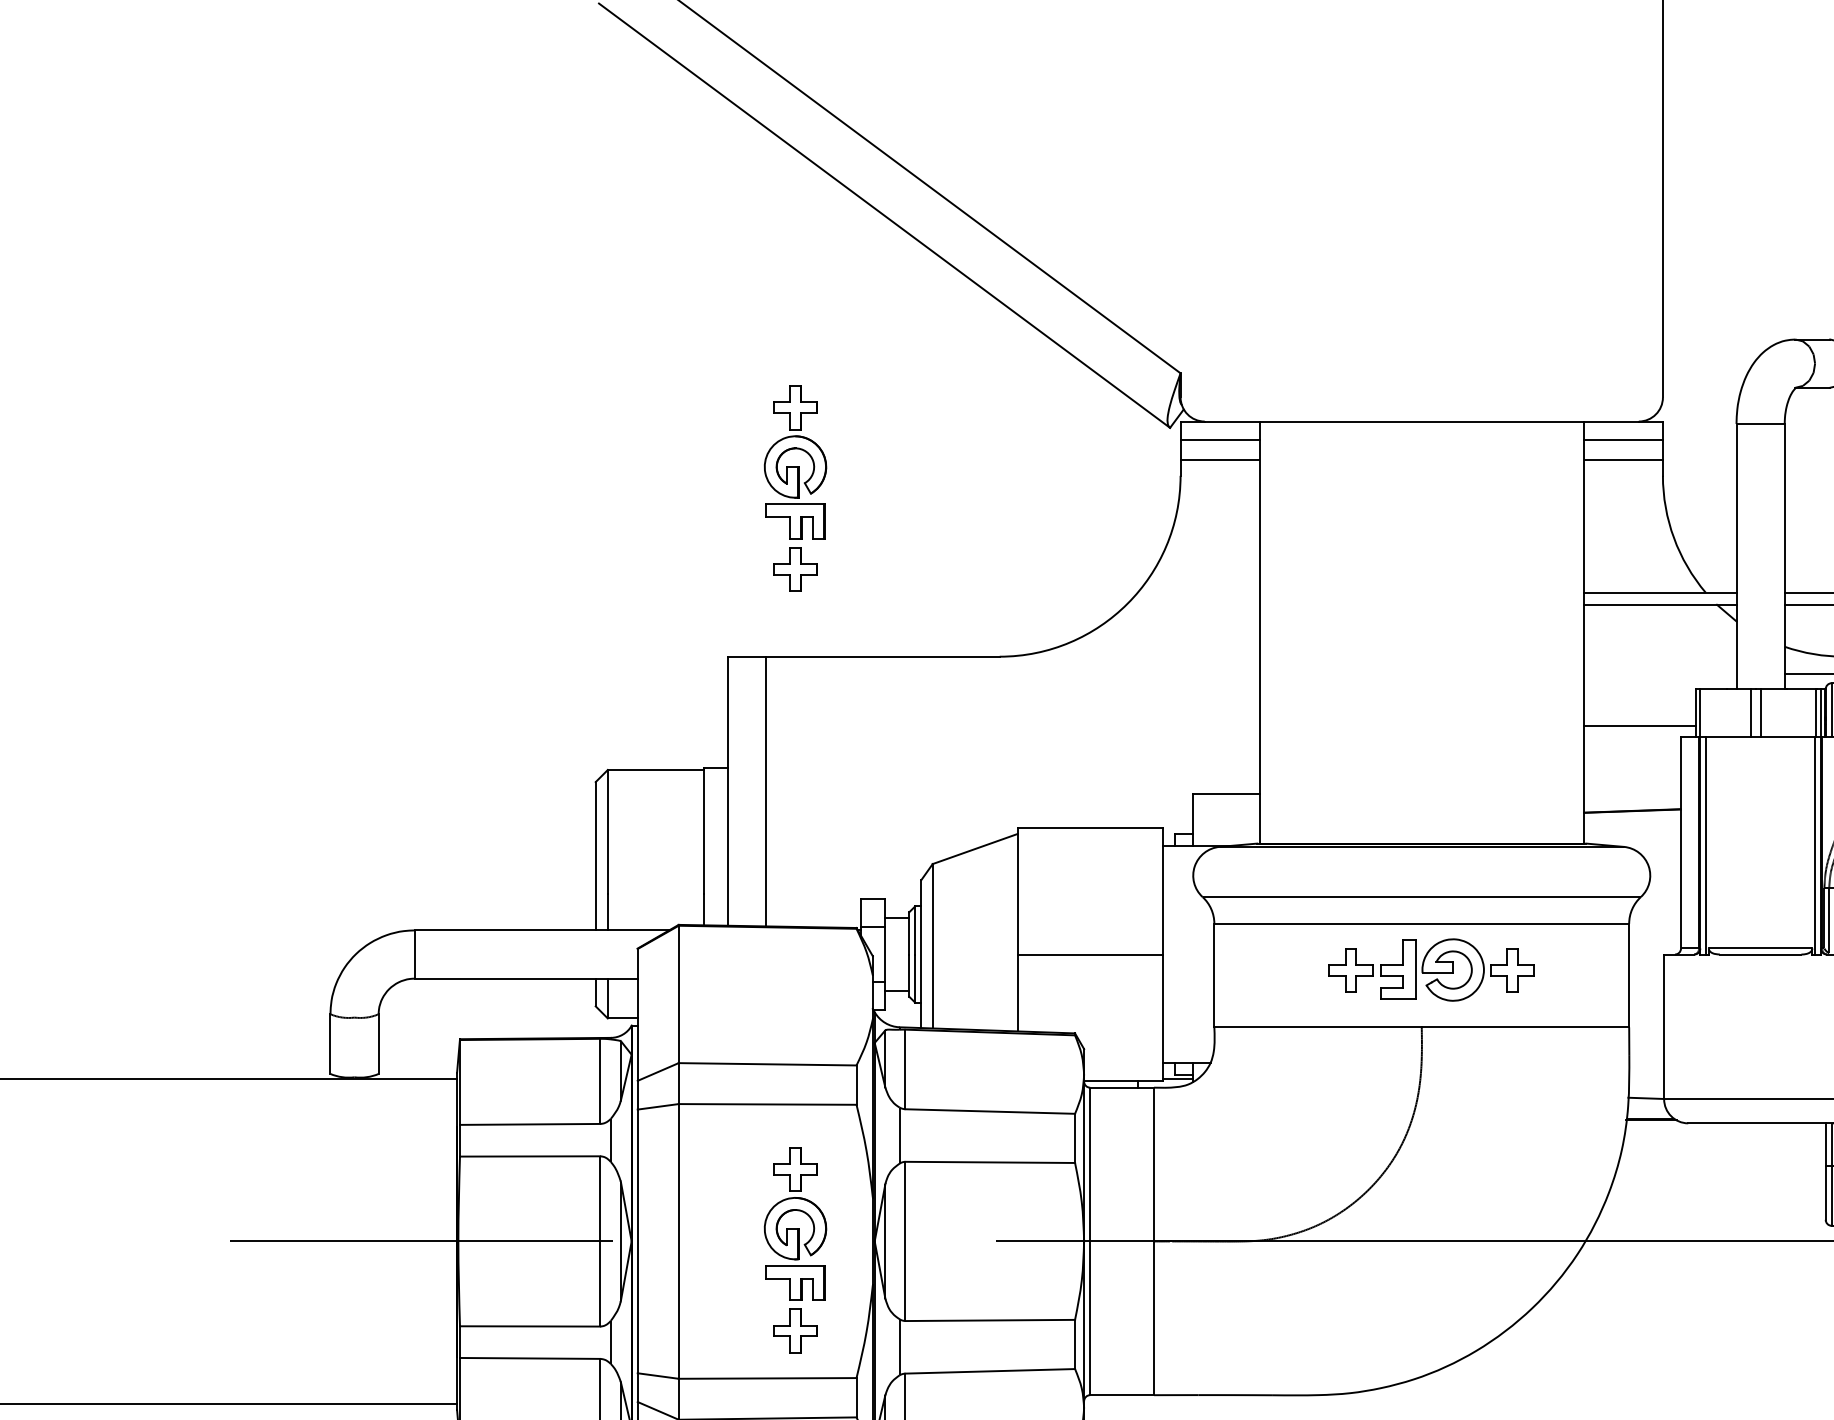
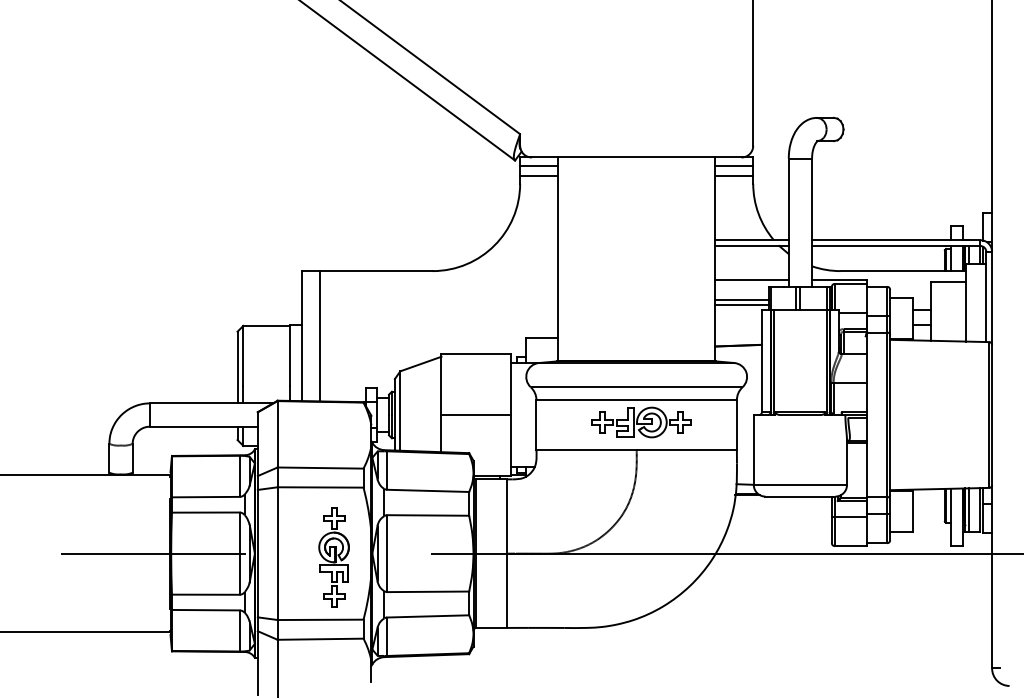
part: (794, 487) -> (333, 189), removed
line: (1659, 674) -> (751, 279), added
line: (1640, 717) -> (742, 300), added

